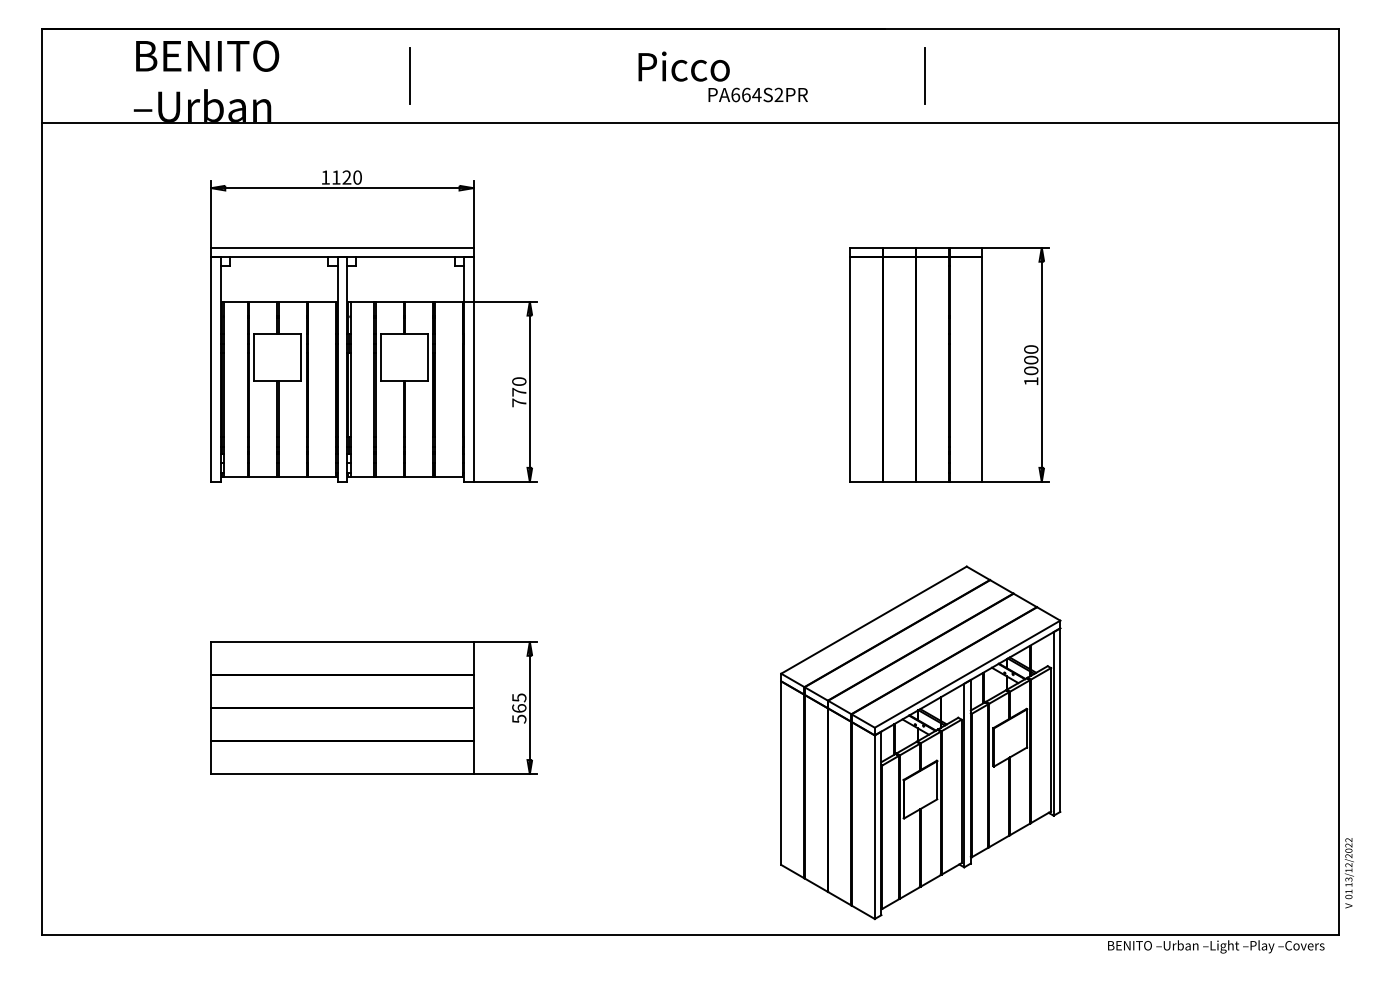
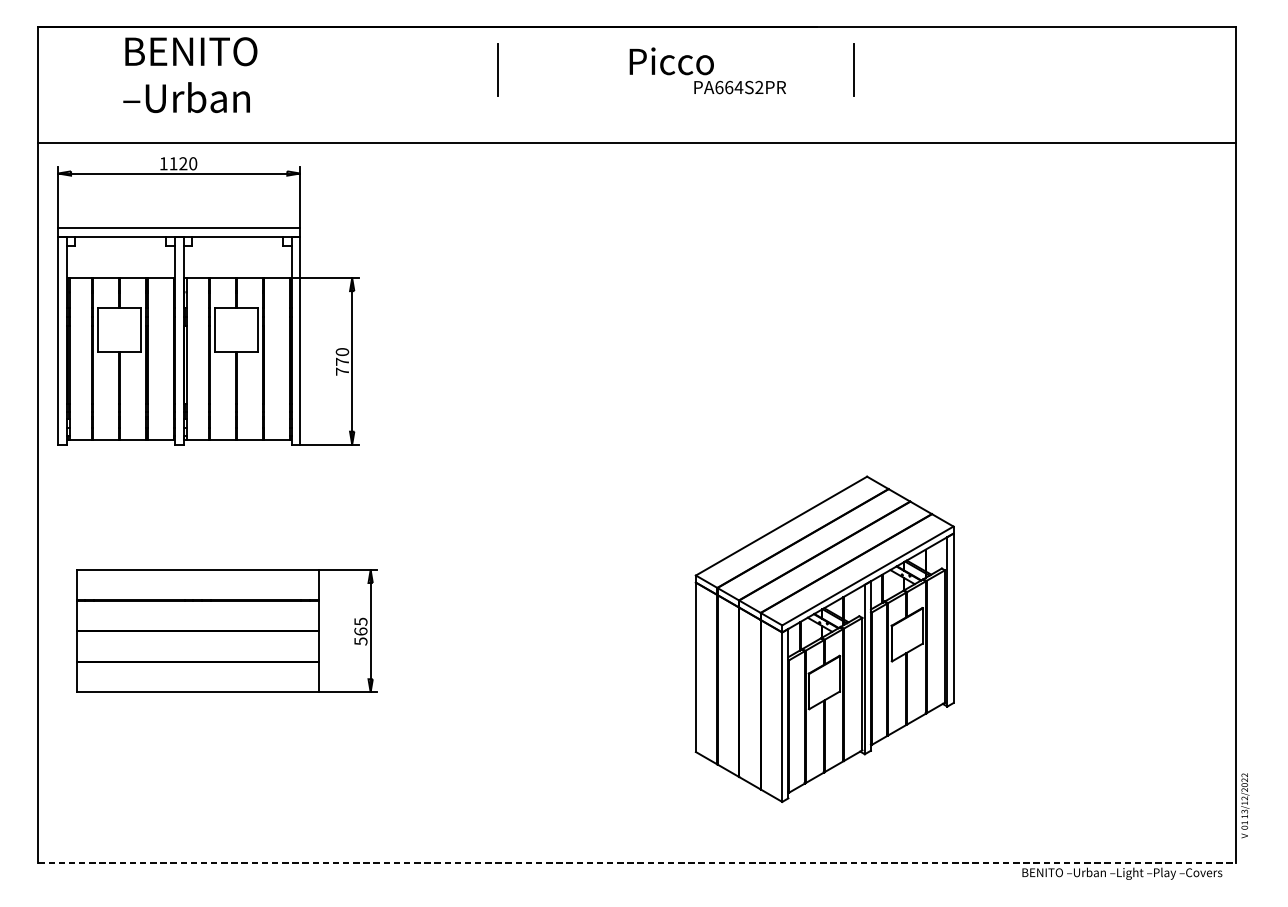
line: (409, 75) -> (497, 69), moved
text: (722, 76) -> (707, 70), moved
line: (690, 123) -> (637, 143), moved
part: (373, 326) -> (207, 301), moved
part: (949, 364) -> (876, 336), removed
part: (373, 707) -> (226, 630), moved
part: (920, 742) -> (824, 639), moved
line: (690, 935) -> (637, 863), solid -> dashed

